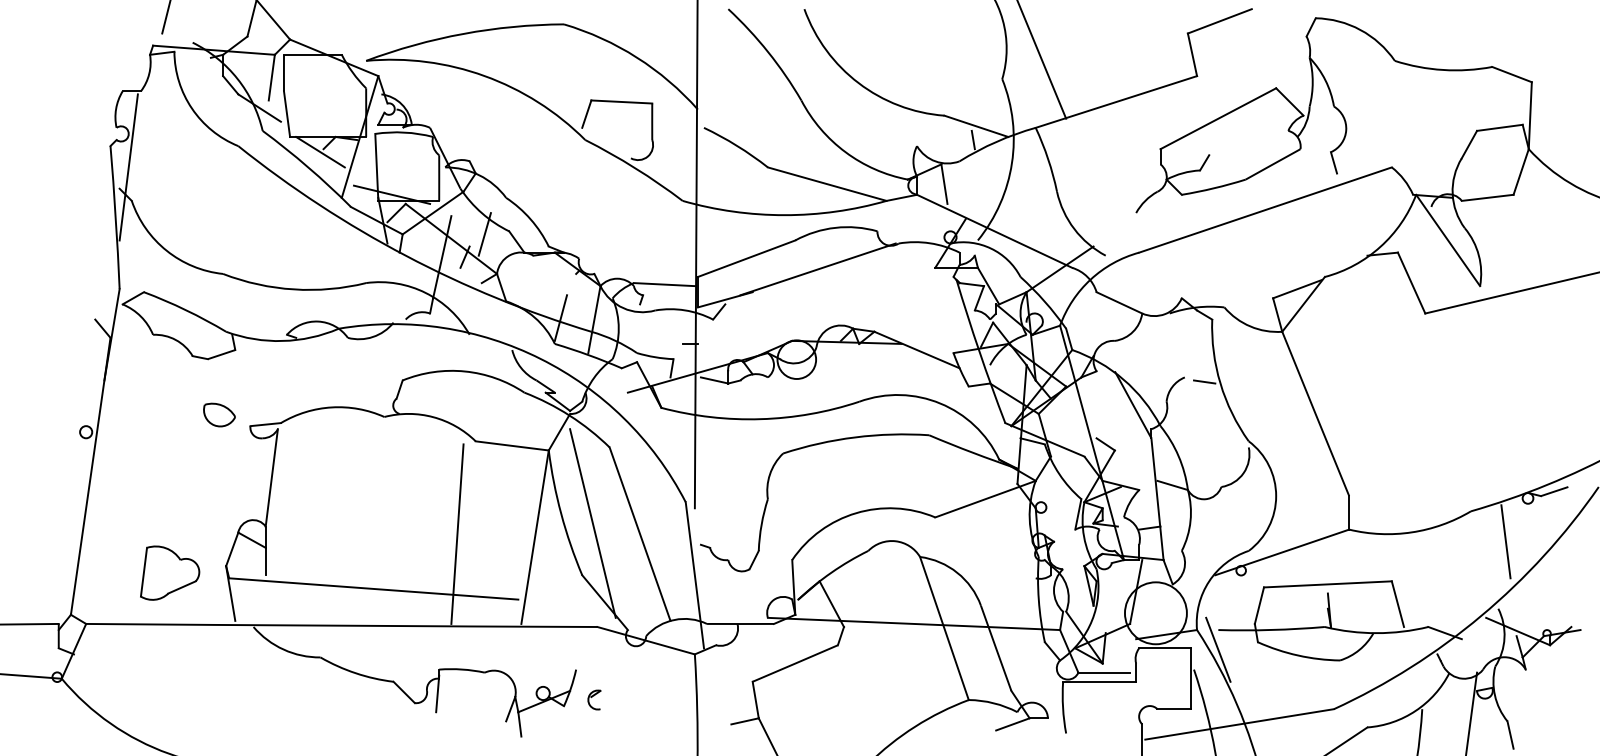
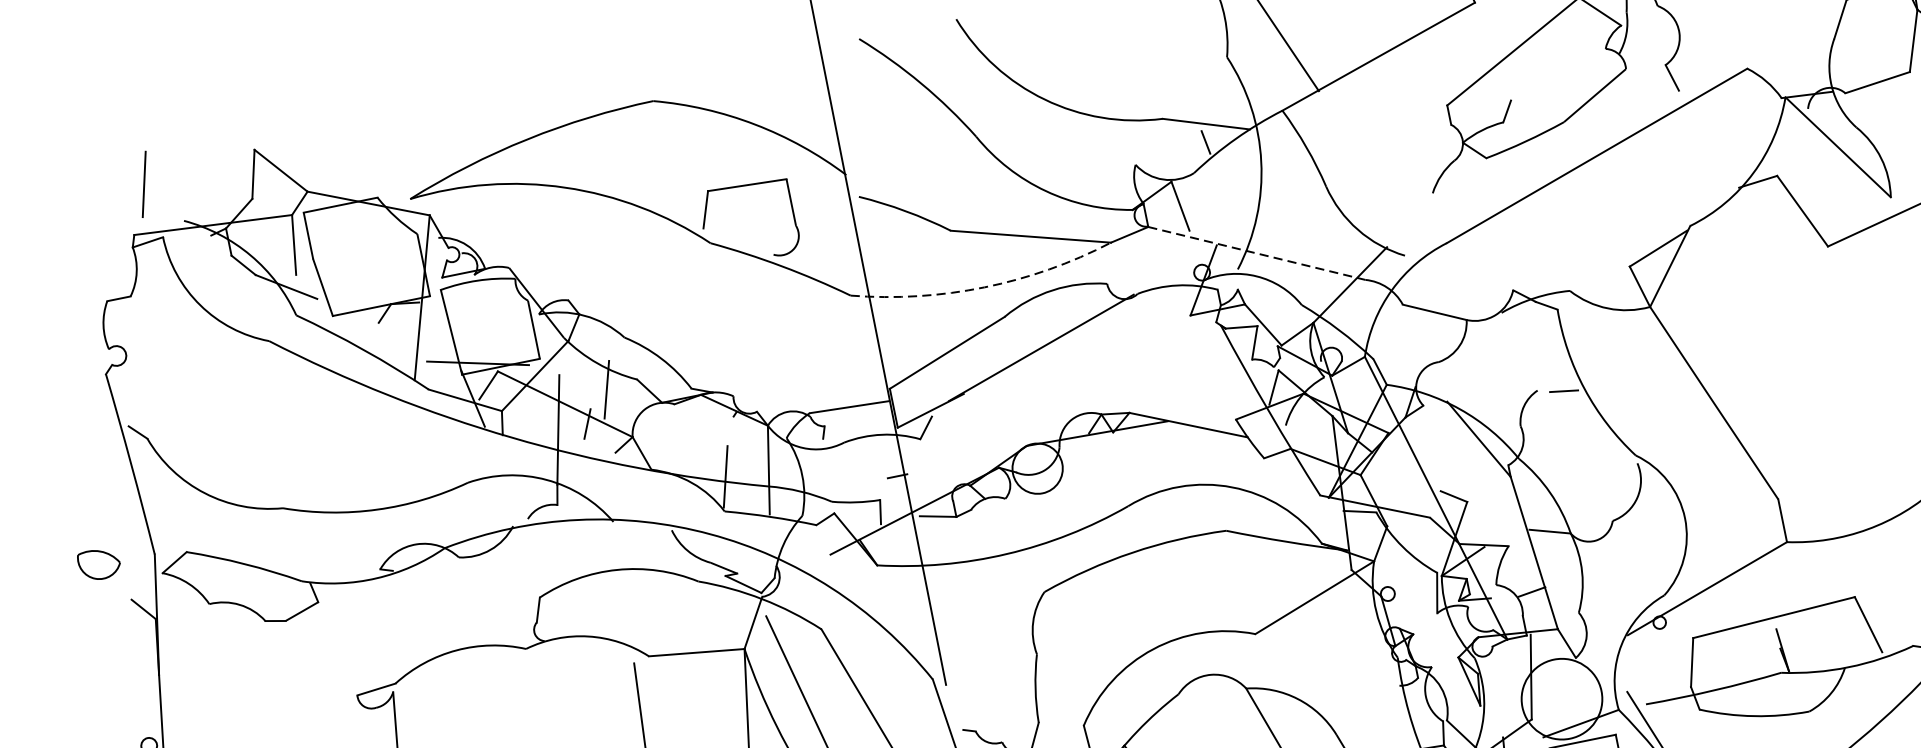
line: (320, 151) -> (375, 326), removed
line: (128, 167) -> (134, 396), removed
arc: (784, 215) -> (984, 287), solid -> dashed
line: (994, 231) -> (1256, 253), solid -> dashed
part: (219, 414) -> (99, 563), moved

